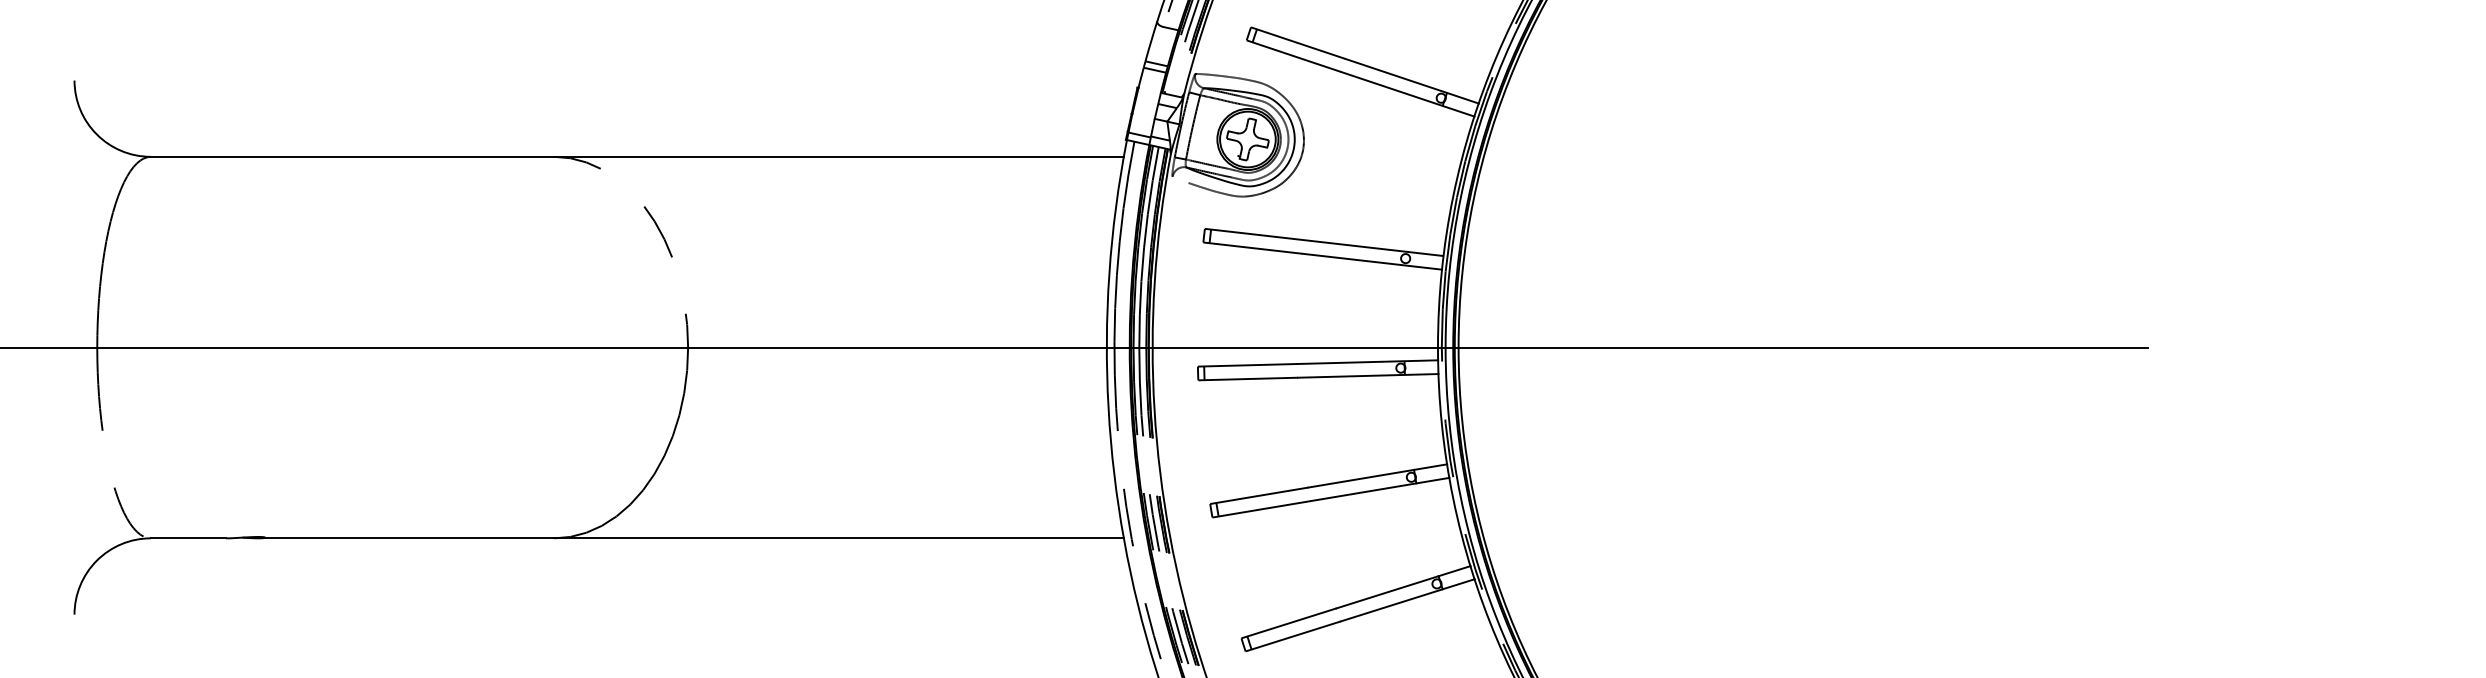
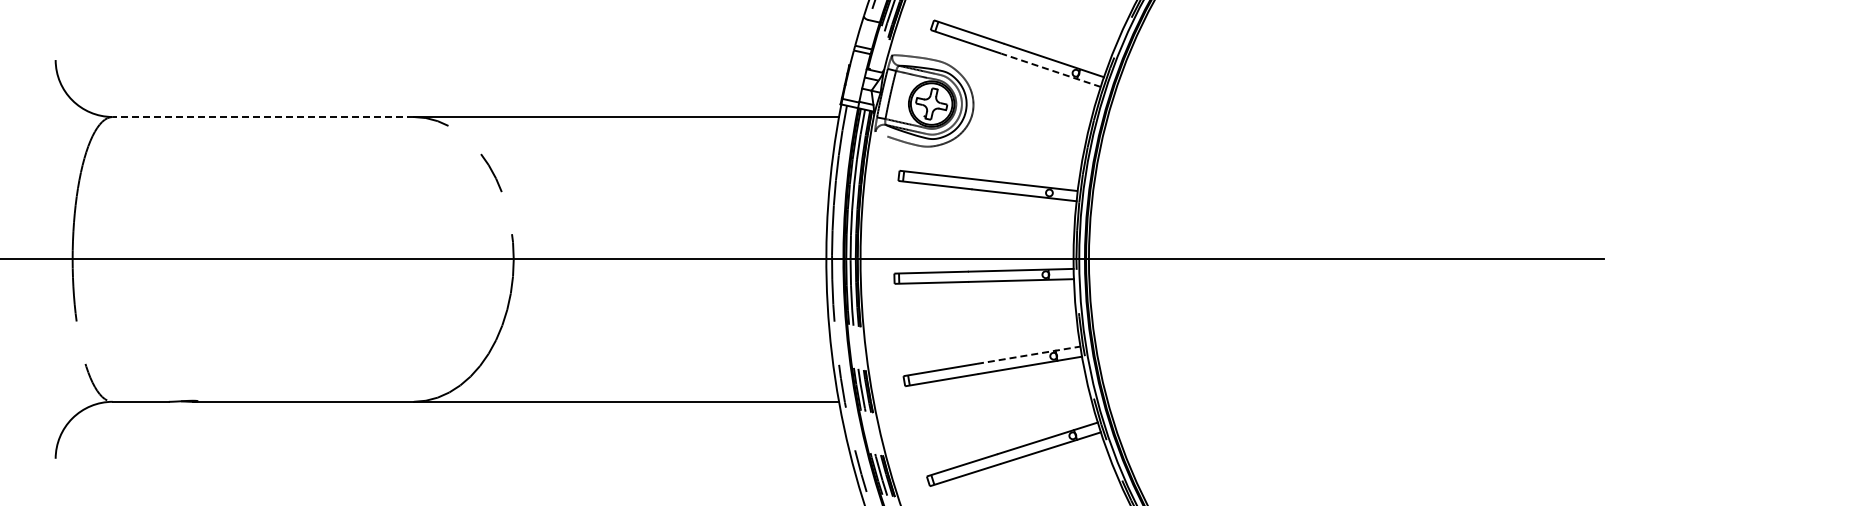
line: (1407, 94) -> (1050, 70), solid -> dashed
line: (352, 157) -> (263, 117), solid -> dashed
line: (1378, 476) -> (1029, 355), solid -> dashed

